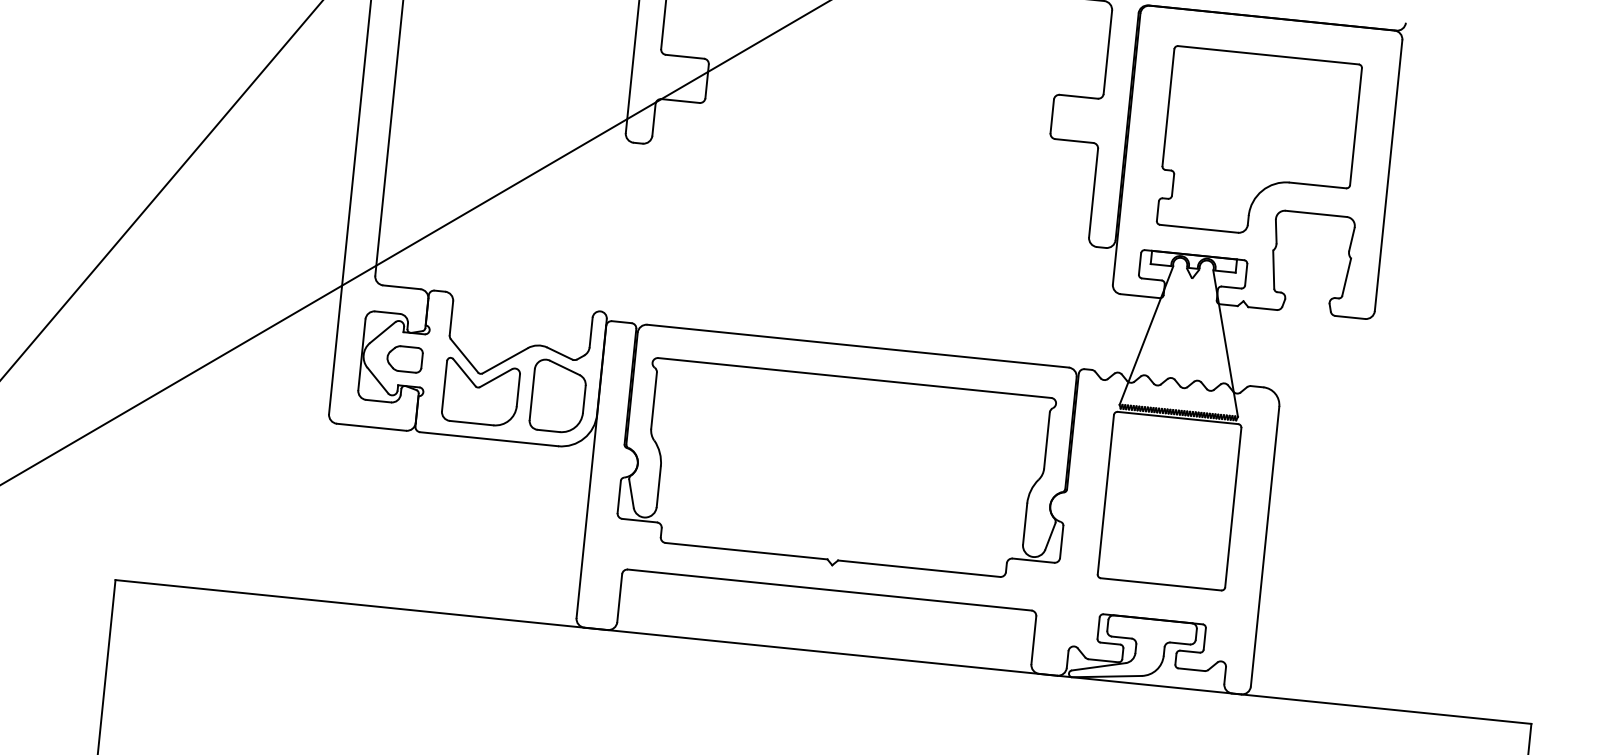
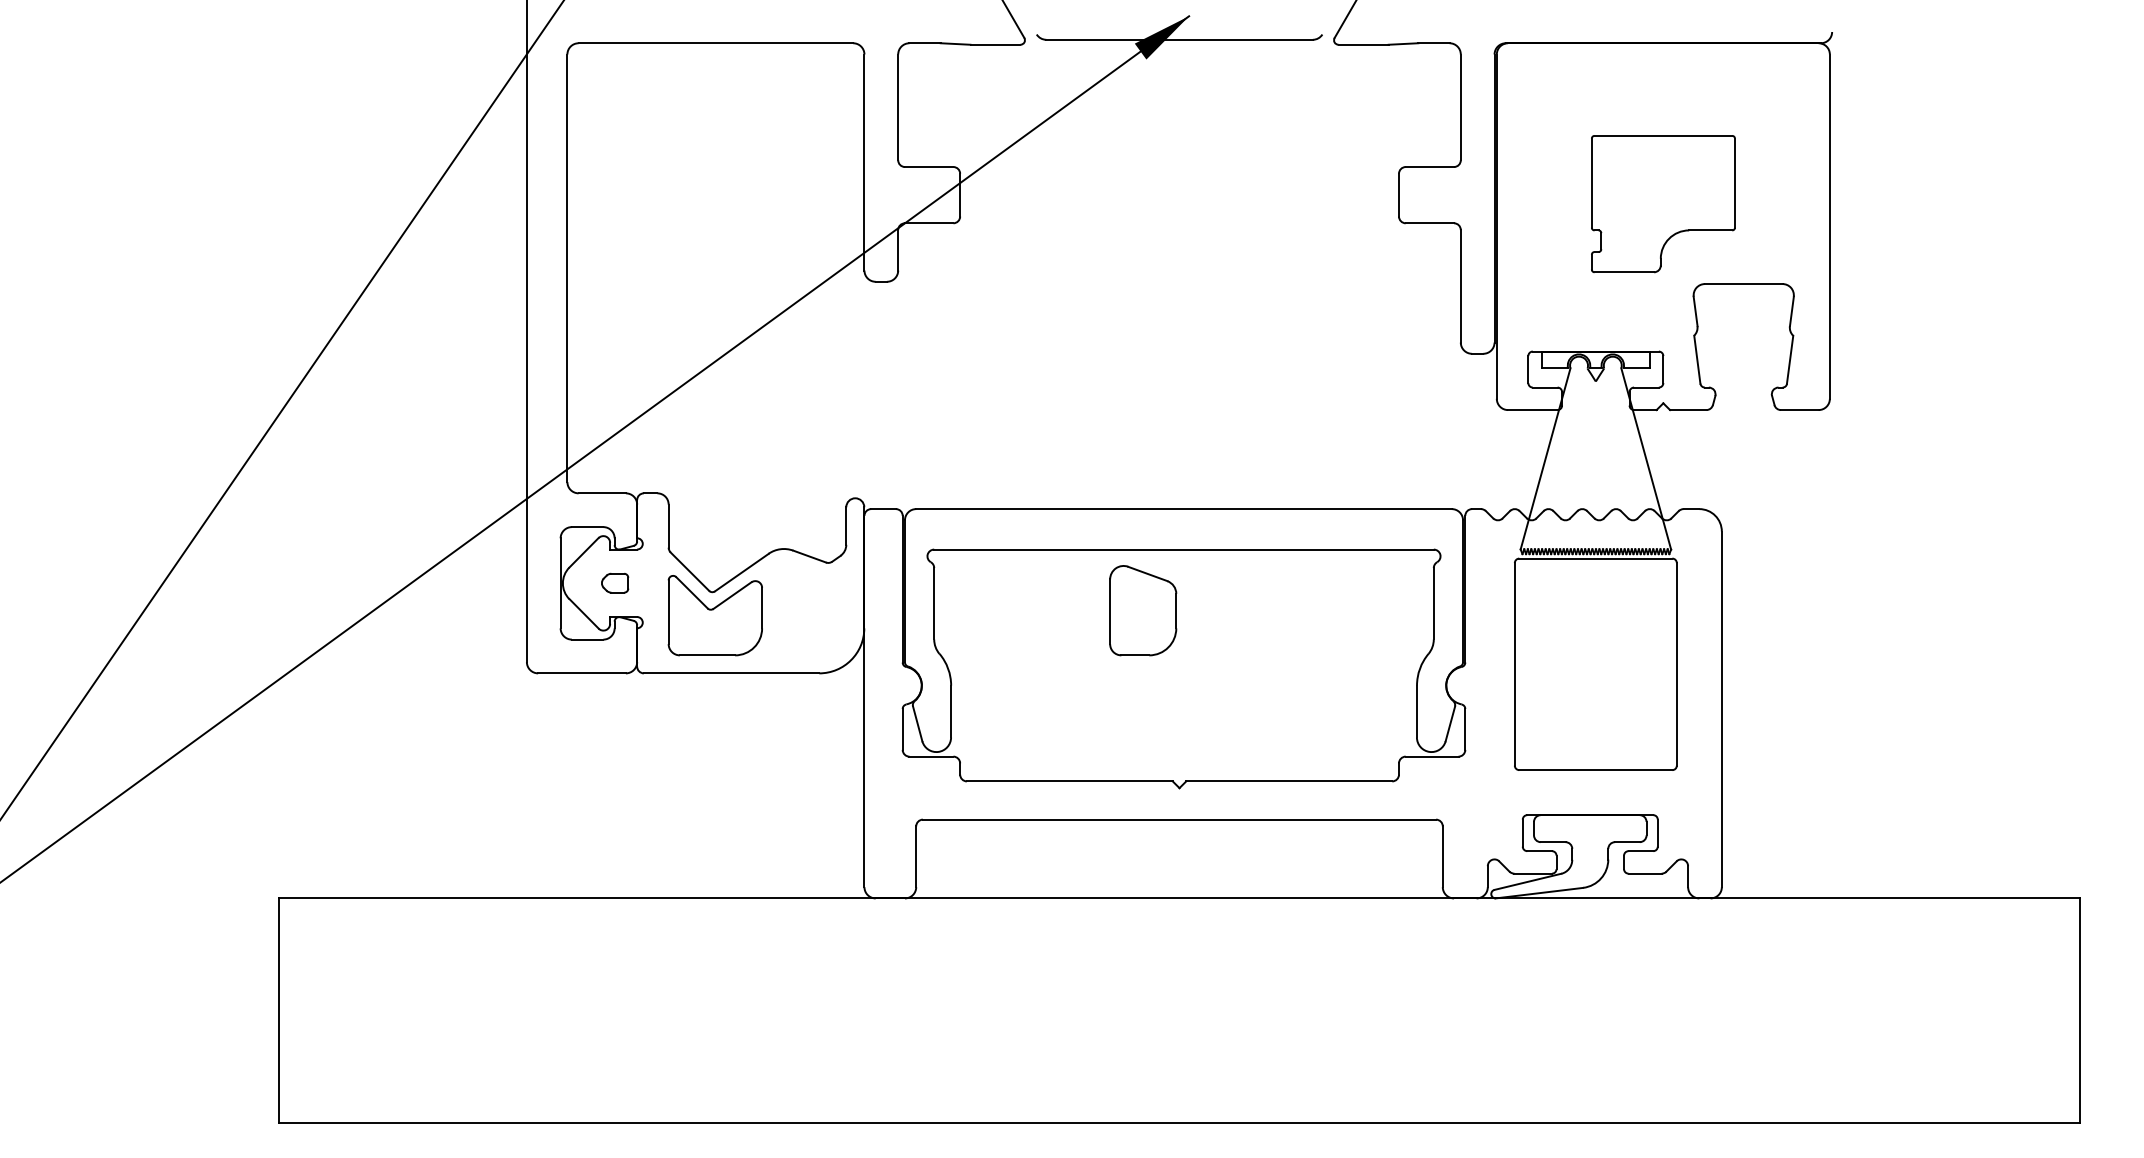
part: (1259, 144) -> (1663, 203), size x0.6
part: (404, 358) -> (614, 582), size x0.6
part: (558, 396) -> (1143, 610), moved

